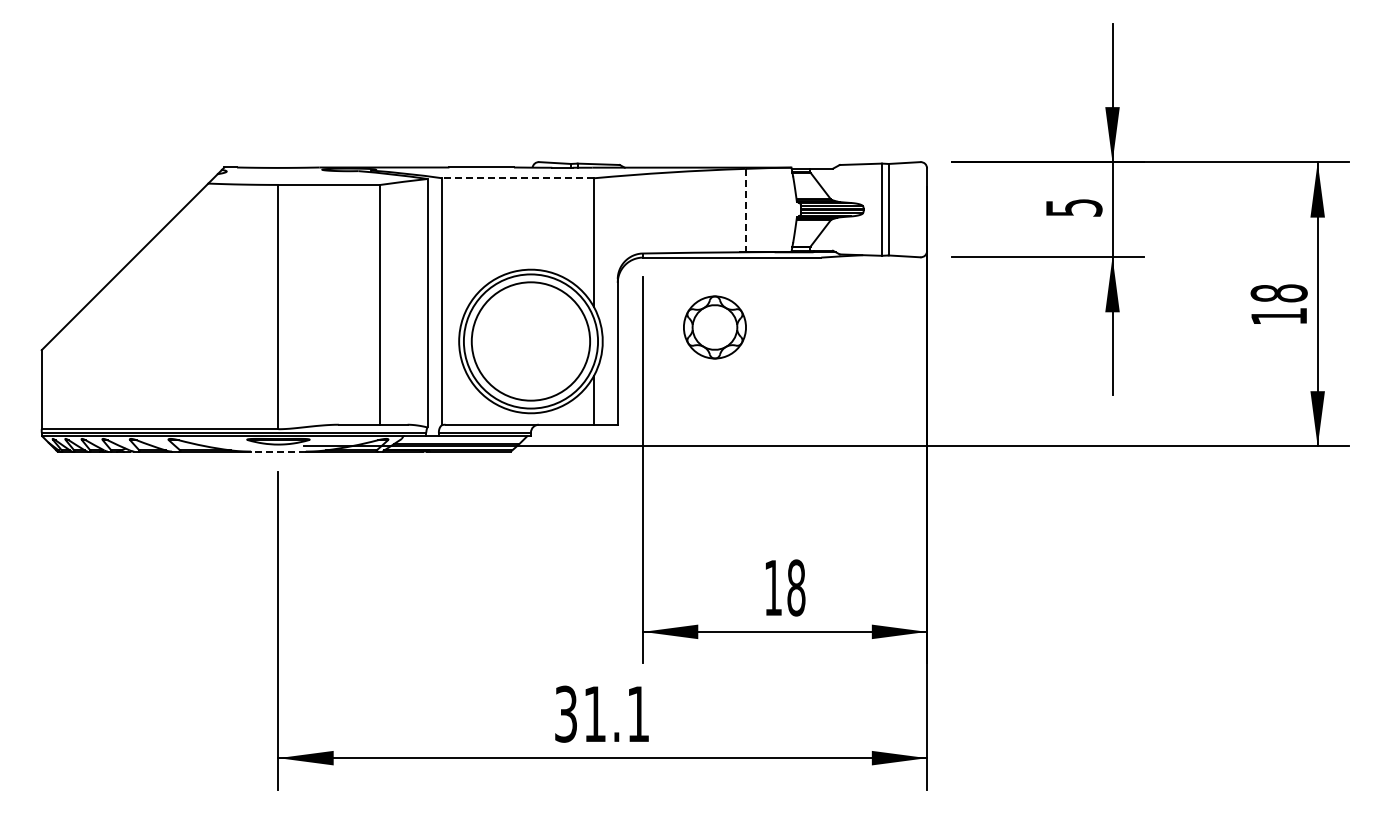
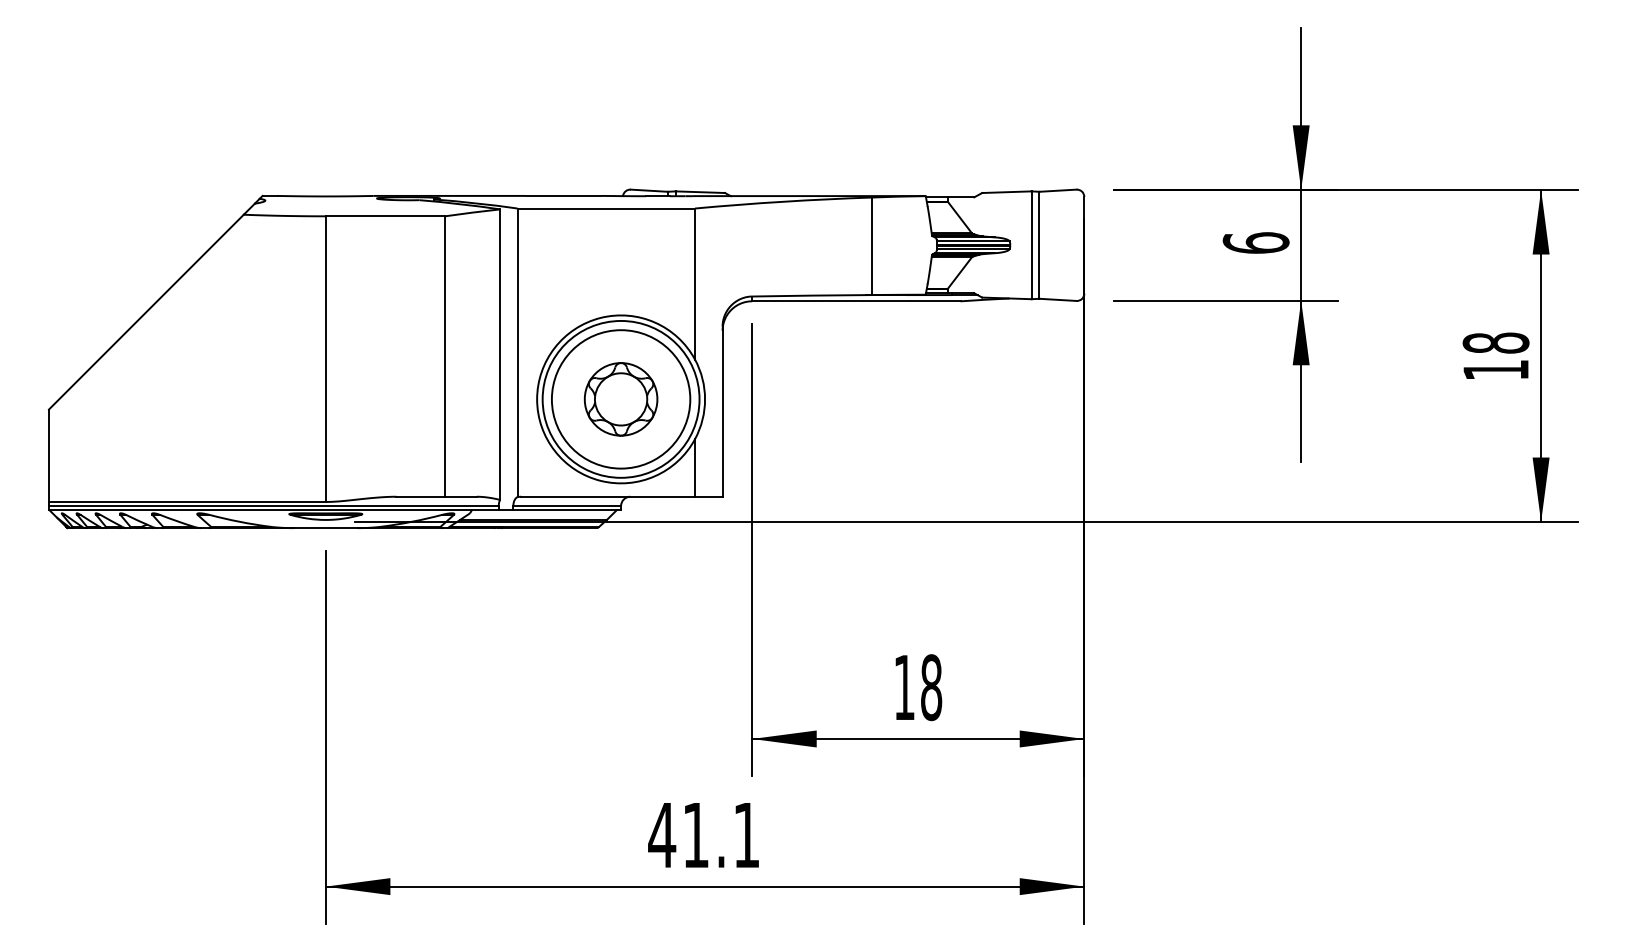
line: (518, 178) -> (606, 208), dashed -> solid
text: (1073, 207) -> (1255, 242), 5 -> 6
line: (745, 210) -> (871, 246), dashed -> solid
part: (714, 327) -> (620, 399), moved
line: (277, 451) -> (324, 528), dashed -> solid
text: (566, 713) -> (662, 834), 31.1 -> 41.1

